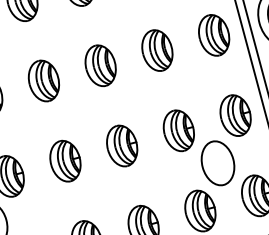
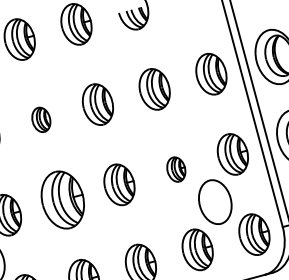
part: (44, 80) -> (41, 119), size x0.6
part: (179, 130) -> (176, 169), size x0.6
part: (65, 160) -> (62, 199), size x1.4

